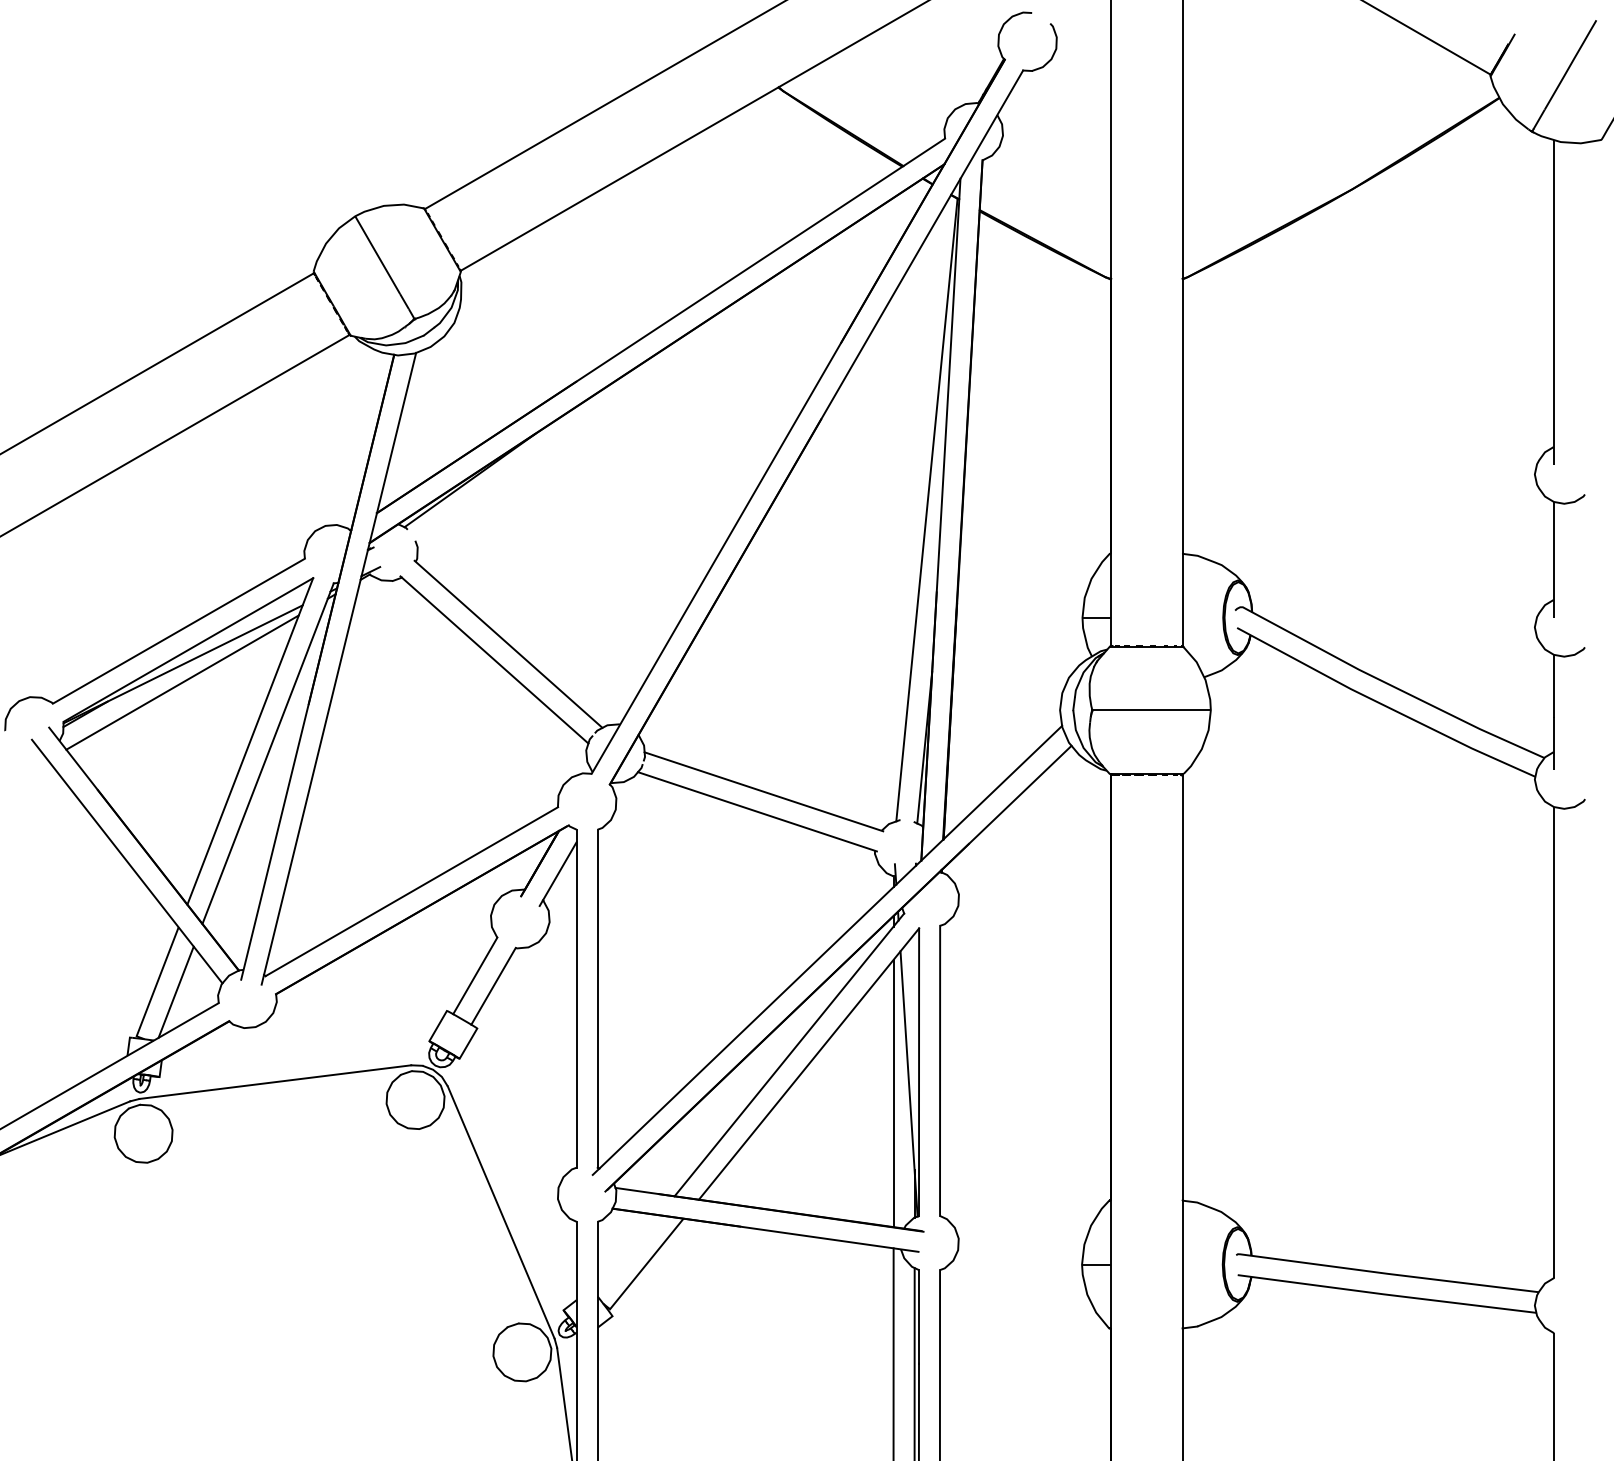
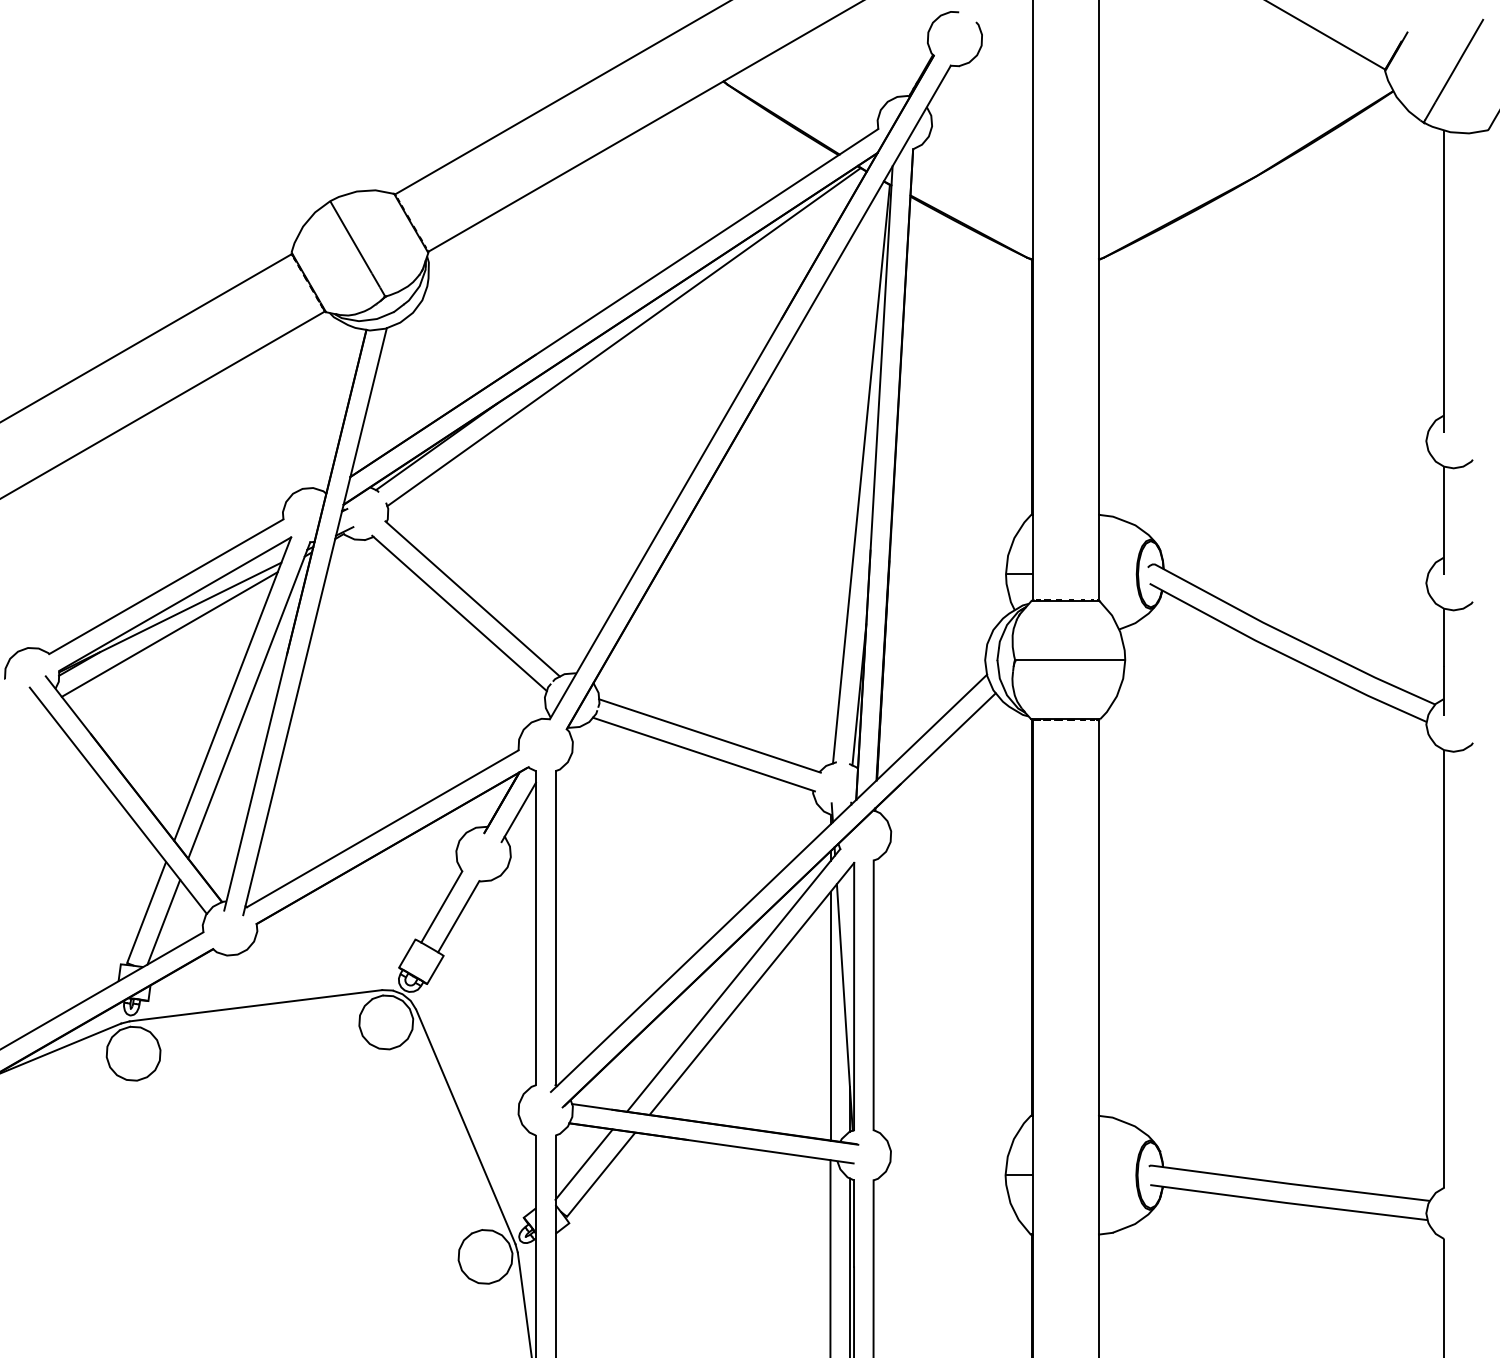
line: (671, 362) -> (624, 337), added
line: (628, 1253) -> (584, 1164), added

